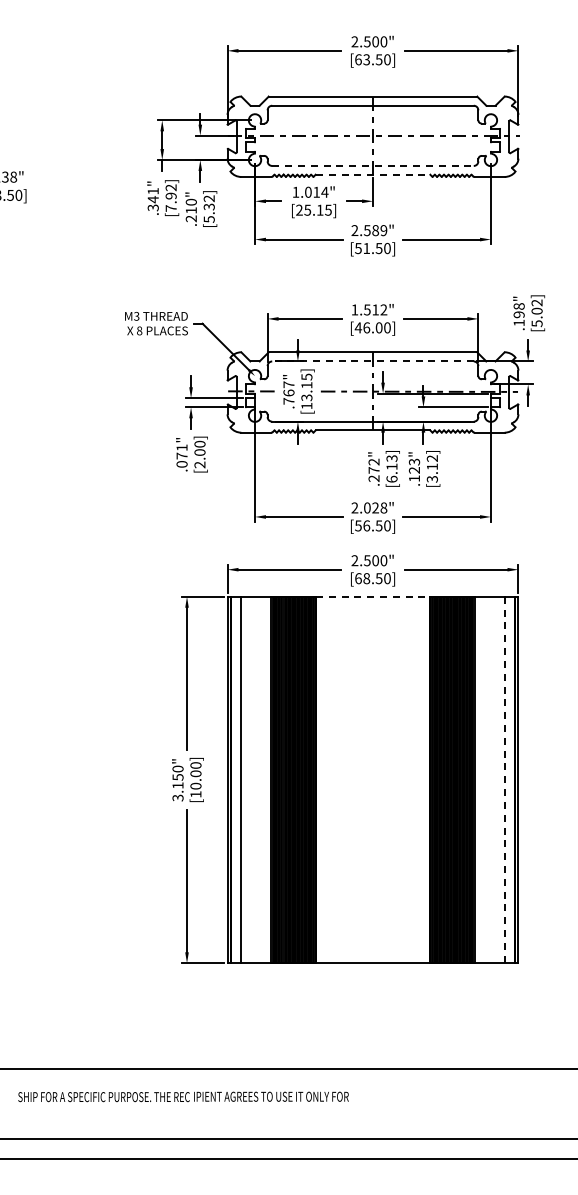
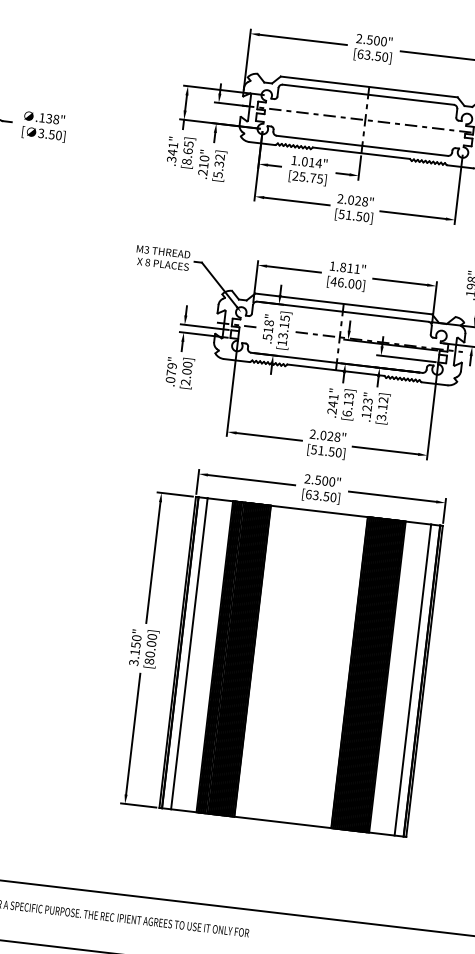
line: (373, 165) -> (362, 145), dashed -> solid
line: (373, 174) -> (361, 153), dashed -> solid
text: (170, 197) -> (187, 152), [7.92] -> [8.65]
text: (319, 209) -> (312, 177), [25.15] -> [25.75]
text: (375, 230) -> (358, 200), 2.589" -> 2.028"
text: (375, 309) -> (350, 267), 1.512" -> 1.811"
line: (373, 361) -> (343, 311), dashed -> solid
text: (288, 392) -> (268, 329), .767" -> .518"
text: (181, 447) -> (171, 365), .071" -> .079"
text: (373, 466) -> (332, 400), .272" -> .241"
text: (366, 525) -> (320, 450), [56.50] -> [51.50]
text: (366, 578) -> (315, 495), [68.50] -> [63.50]
line: (373, 596) -> (319, 511), dashed -> solid
line: (504, 780) -> (412, 680), dashed -> solid
text: (195, 794) -> (149, 661), [10.00] -> [80.00]

